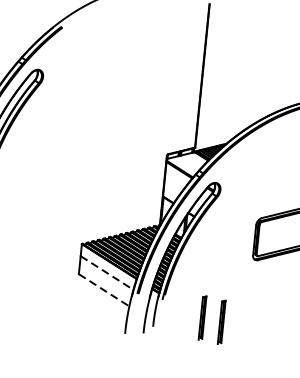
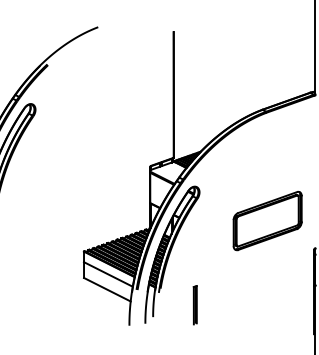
line: (107, 273) -> (108, 274), dashed -> solid
line: (104, 290) -> (107, 289), dashed -> solid
part: (220, 322) -> (211, 307), removed

